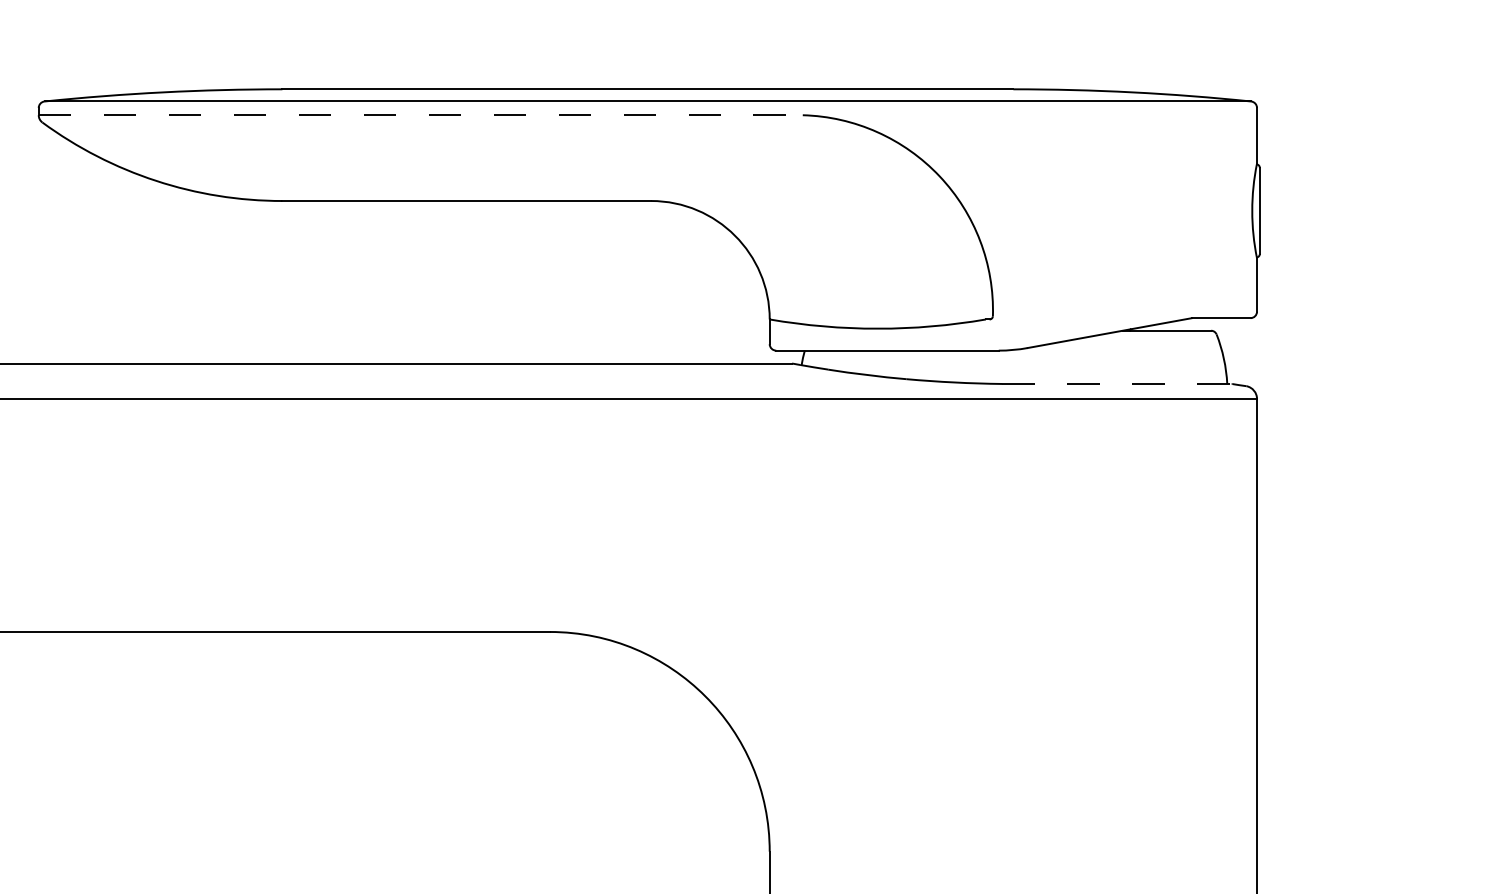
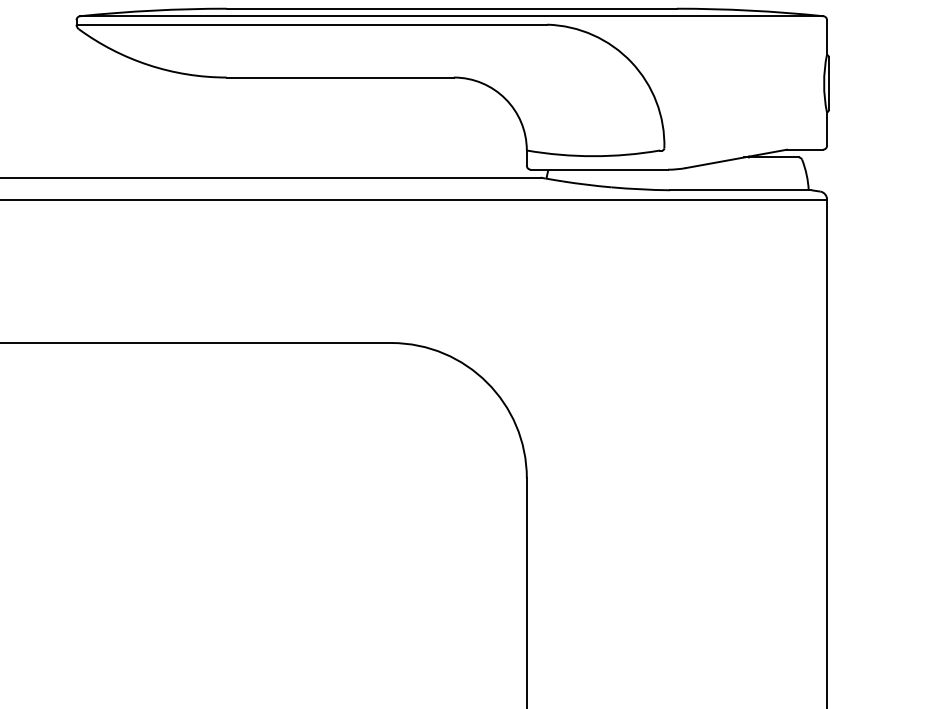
line: (421, 114) -> (312, 24), dashed -> solid
line: (1116, 384) -> (740, 190), dashed -> solid

